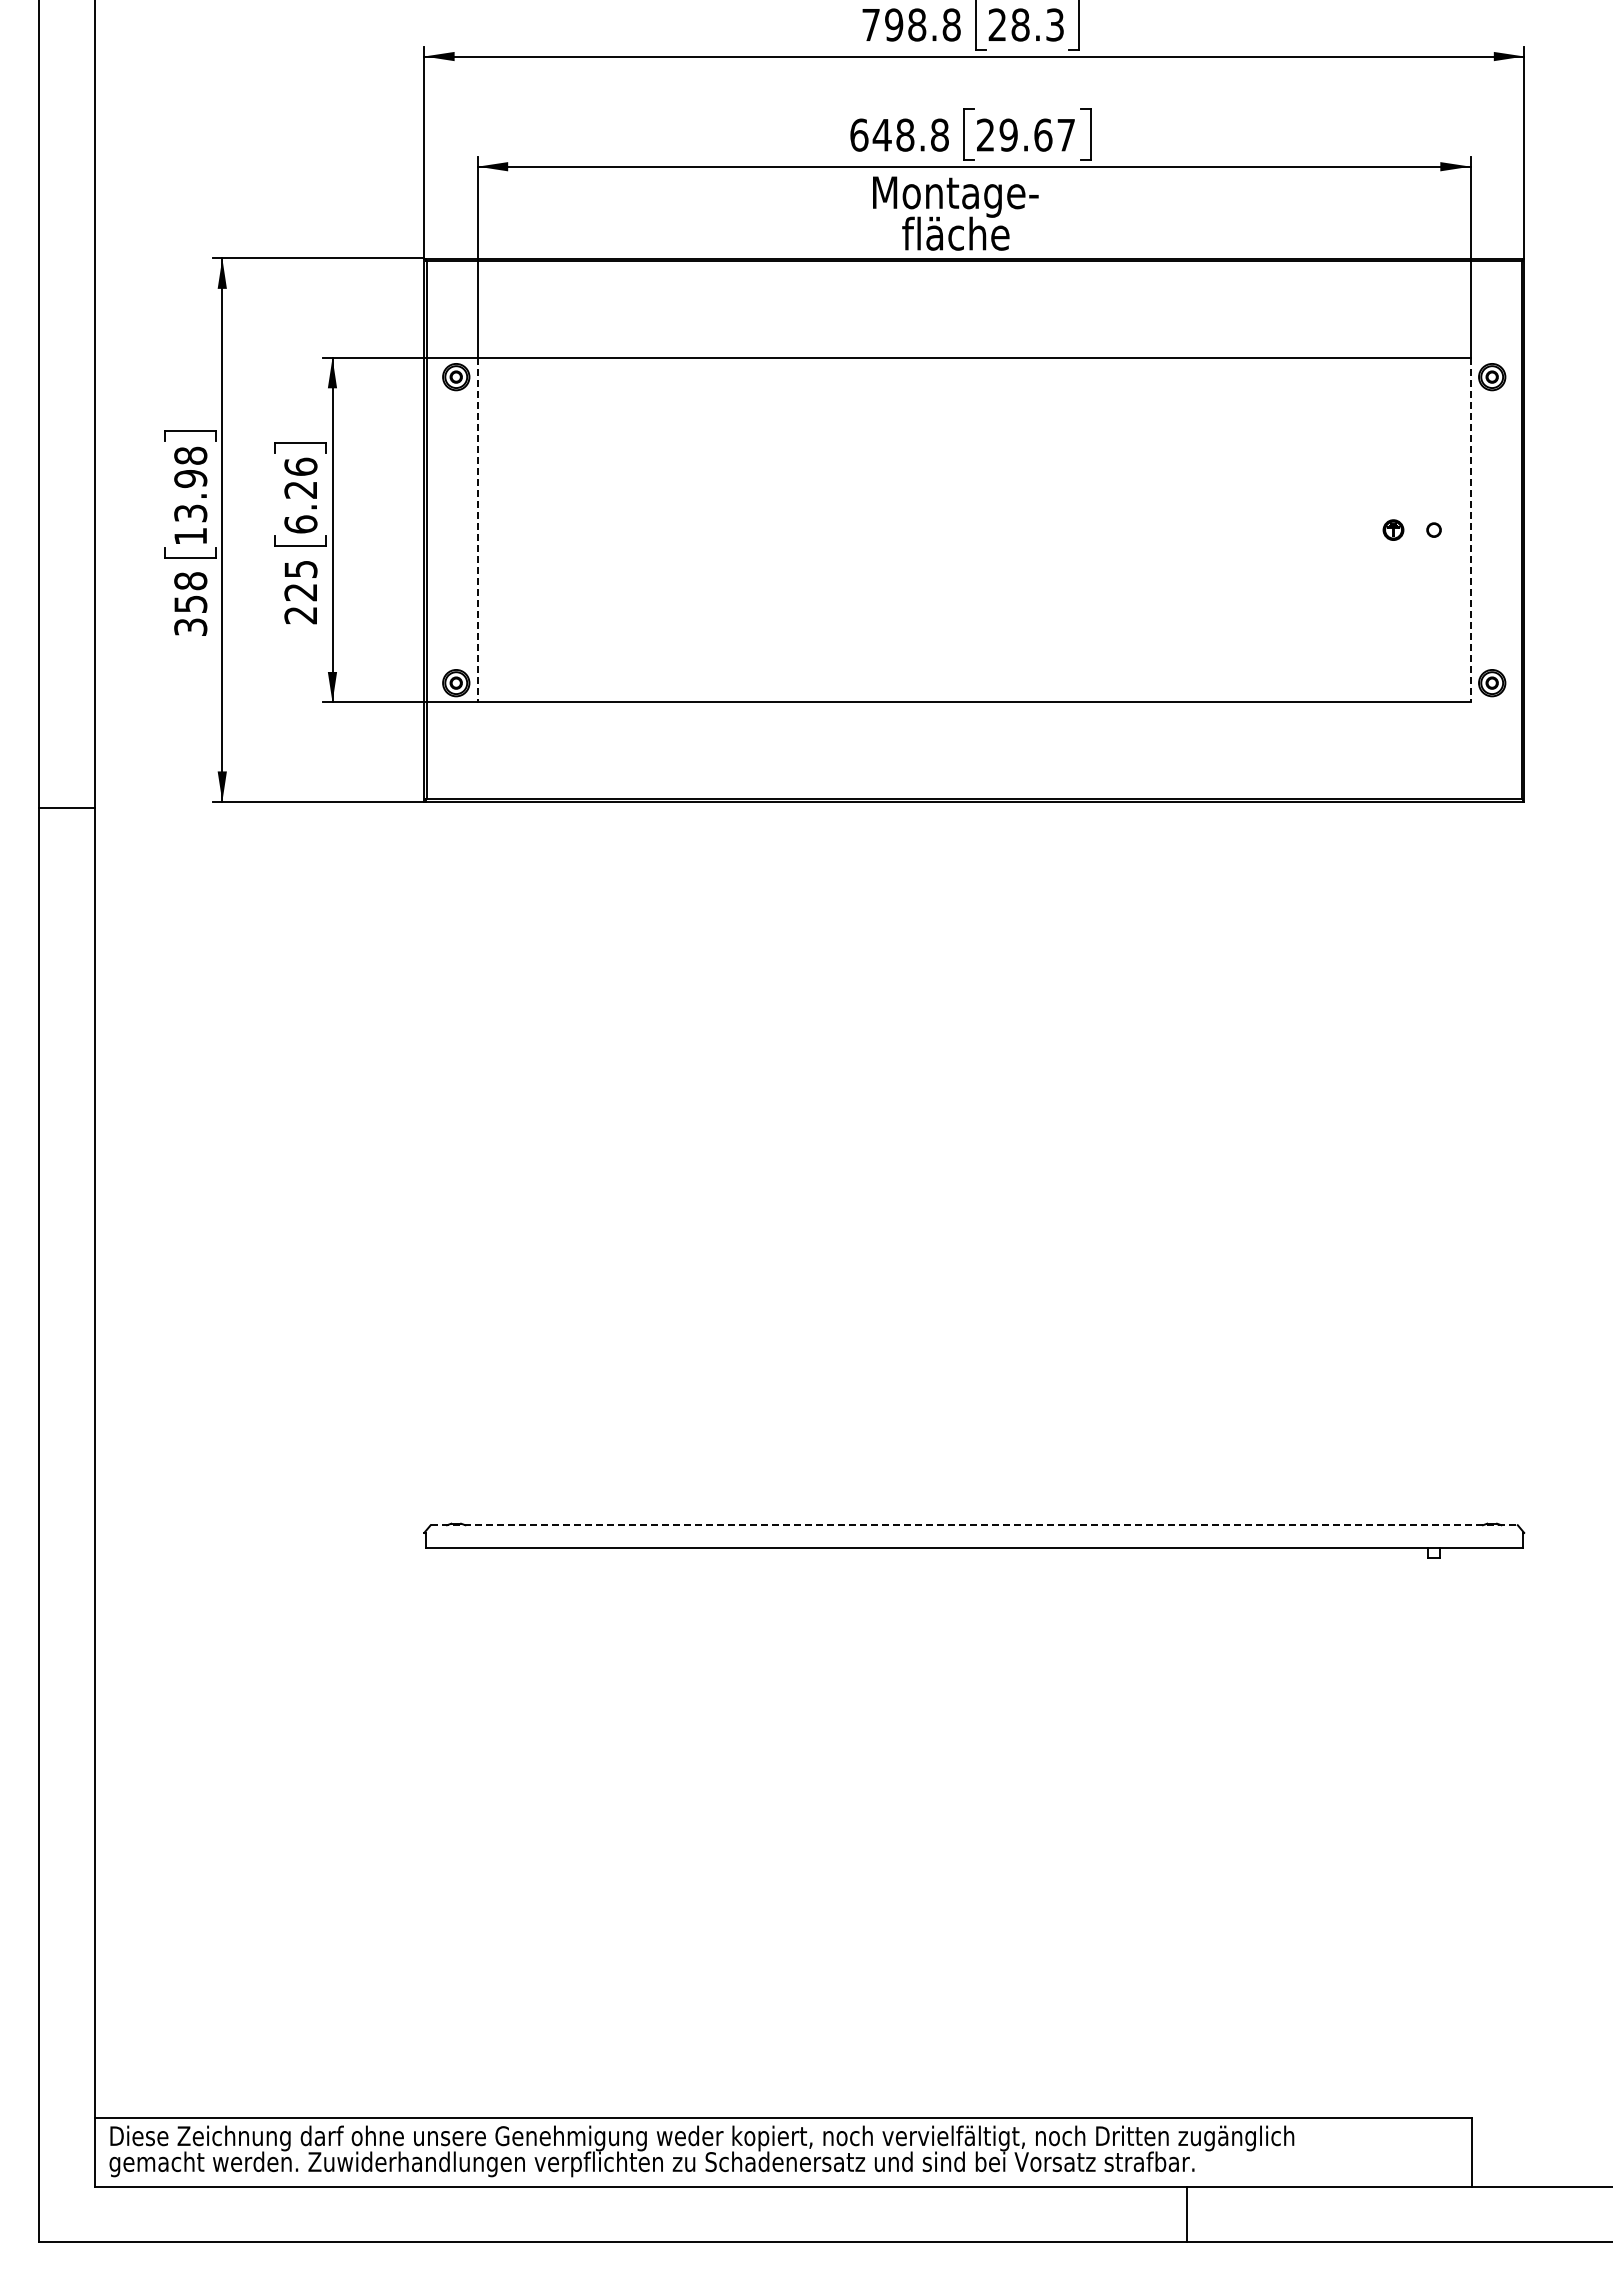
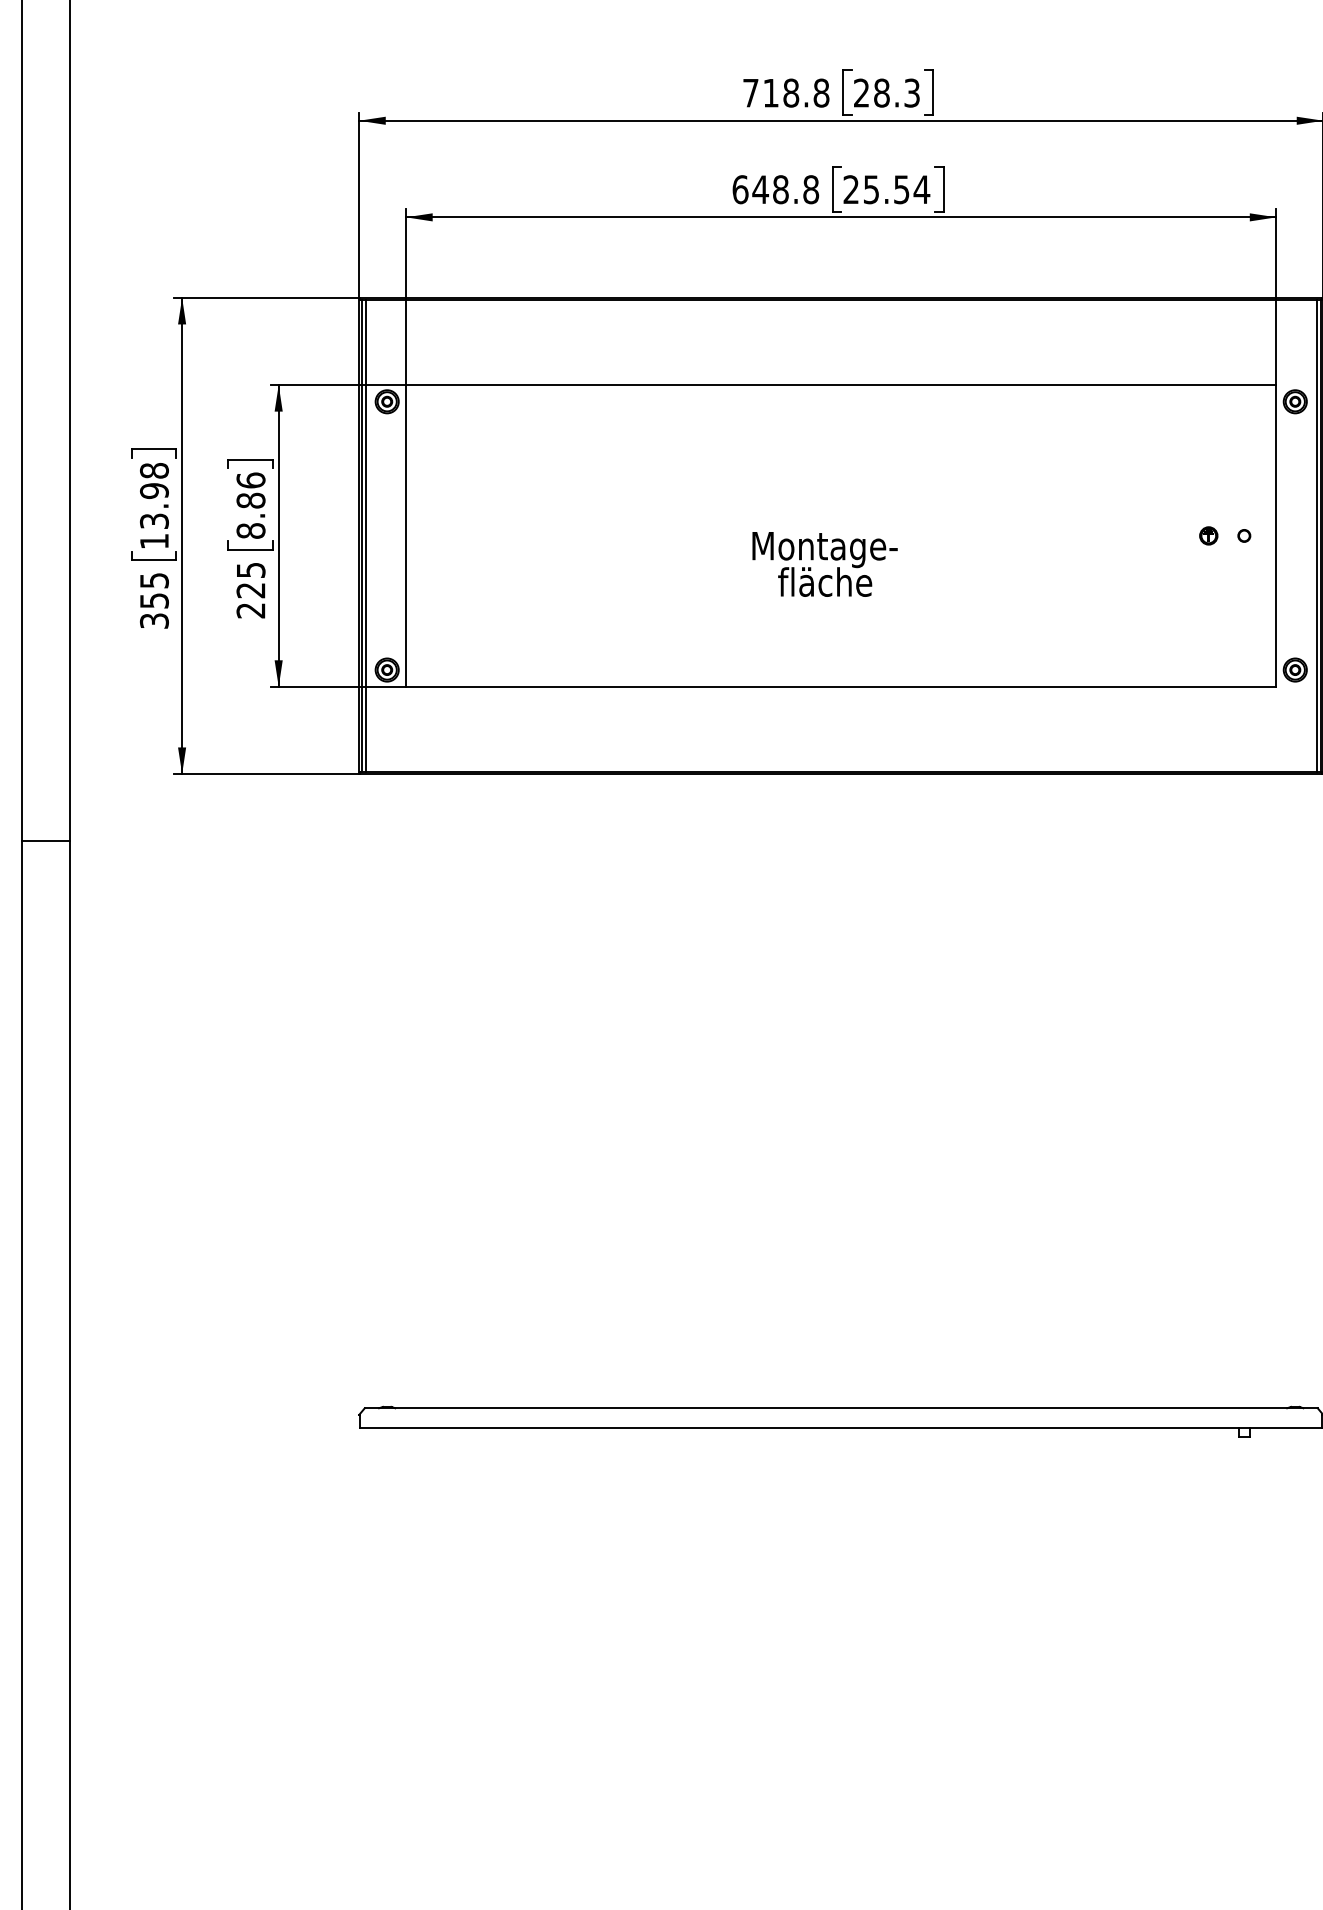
text: (894, 24) -> (771, 92), 798.8 -> 718.8
text: (1037, 134) -> (896, 189), 29.67 -> 25.54
text: (955, 213) -> (824, 564), moved
text: (300, 507) -> (250, 516), 6.26 -> 8.86
line: (431, 529) -> (365, 535), added
line: (1516, 529) -> (1316, 535), added
line: (477, 530) -> (405, 536), dashed -> solid
line: (1470, 530) -> (1276, 536), dashed -> solid
text: (190, 581) -> (154, 580), 358 -> 355
line: (66, 808) -> (45, 841), moved
line: (974, 1525) -> (841, 1408), dashed -> solid

